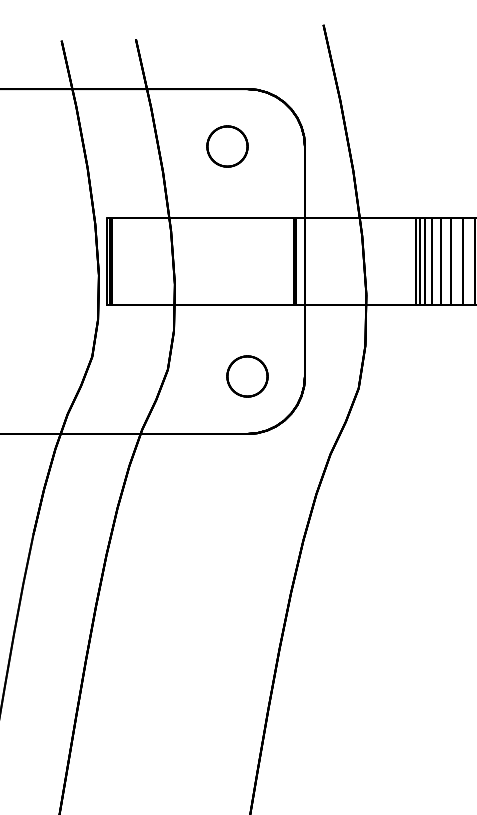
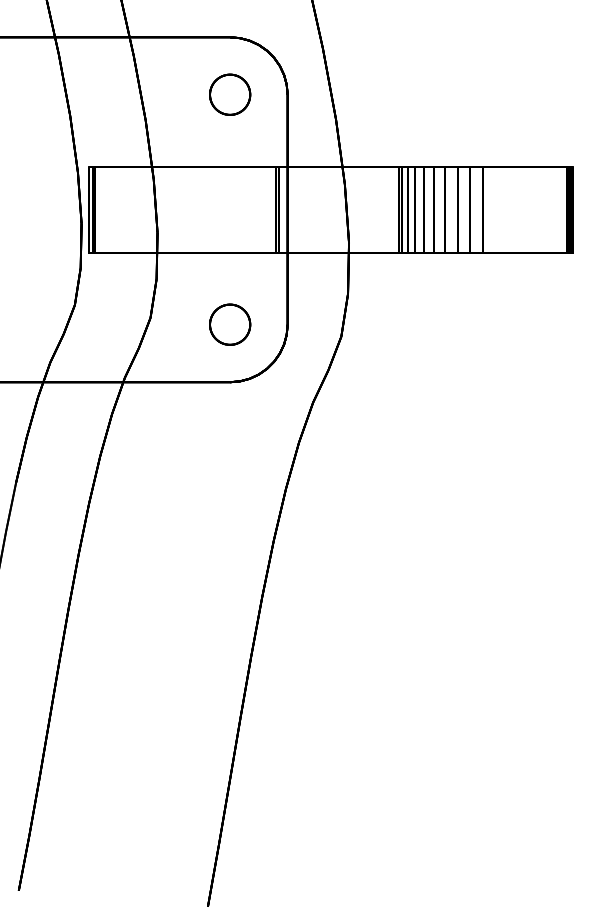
part: (227, 146) -> (230, 94), moved

